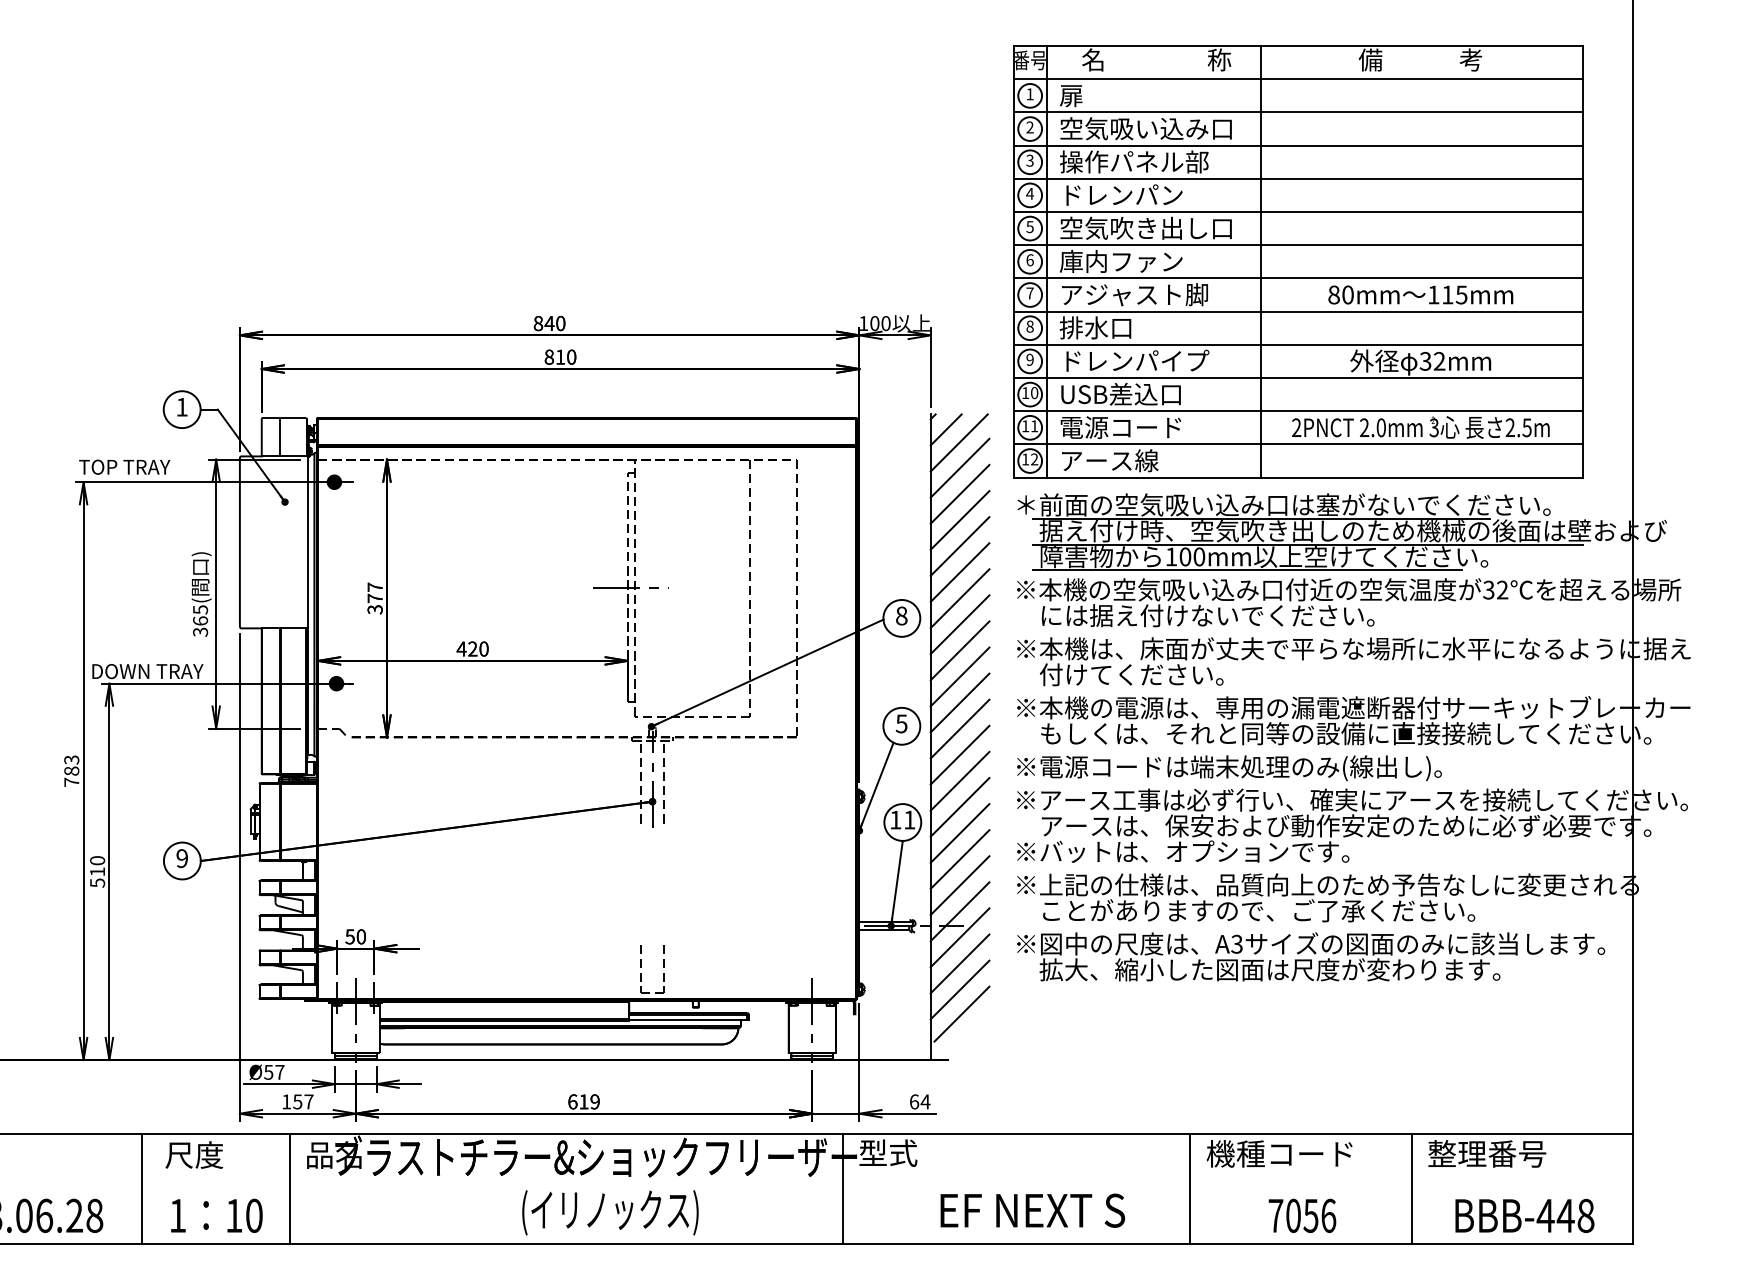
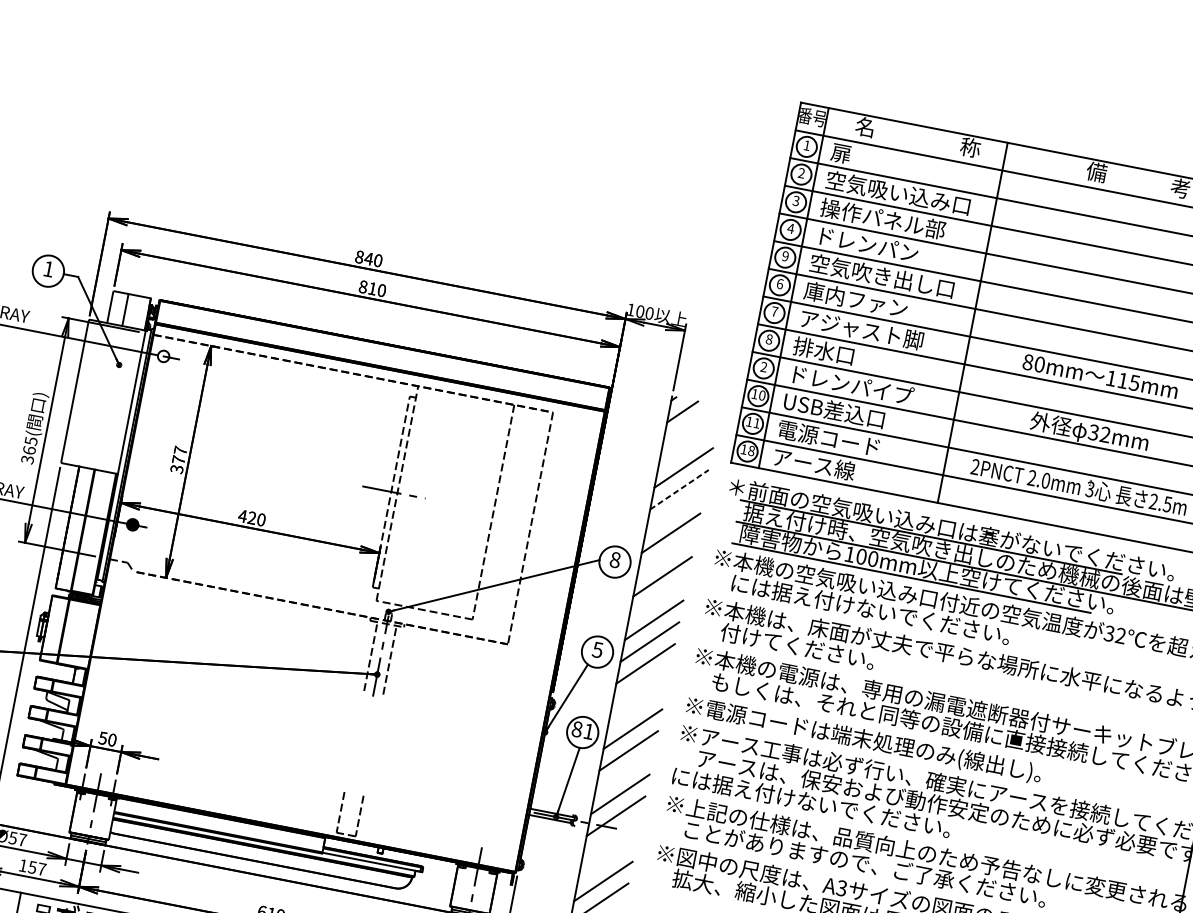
text: (1029, 226) -> (785, 255), 5 -> 9
text: (1029, 359) -> (763, 366), 9 -> 2
line: (958, 442) -> (690, 424), removed
text: (1034, 459) -> (751, 451), 12 -> 18
line: (959, 467) -> (687, 445), removed
hatch: (334, 482) -> (163, 356), removed
line: (960, 520) -> (679, 489), solid -> dashed
line: (959, 546) -> (674, 511), removed
line: (959, 598) -> (666, 554), removed
line: (959, 650) -> (657, 598), removed
line: (959, 754) -> (641, 684), removed
line: (959, 780) -> (636, 706), removed
text: (895, 819) -> (577, 728), 11 -> 81
text: (1177, 851) -> (807, 801), ※バットは、オプションです。 -> には据え付けないでください。
line: (959, 859) -> (624, 772), removed
line: (959, 937) -> (611, 837), removed
line: (959, 963) -> (607, 859), removed

